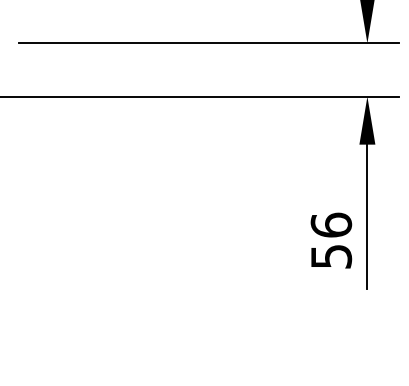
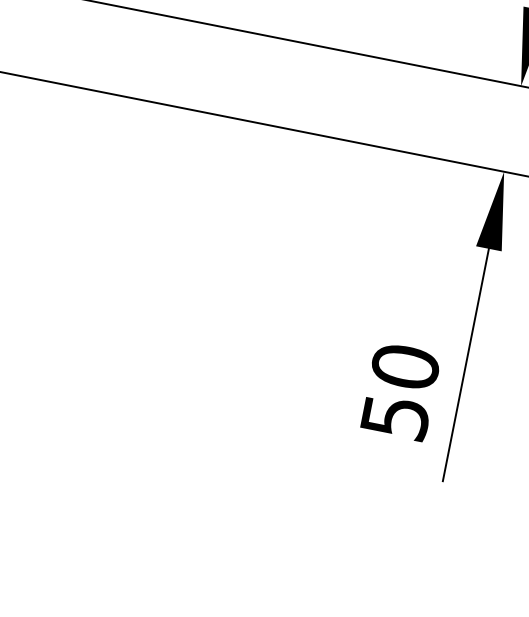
text: (330, 224) -> (404, 365), 56 -> 50

